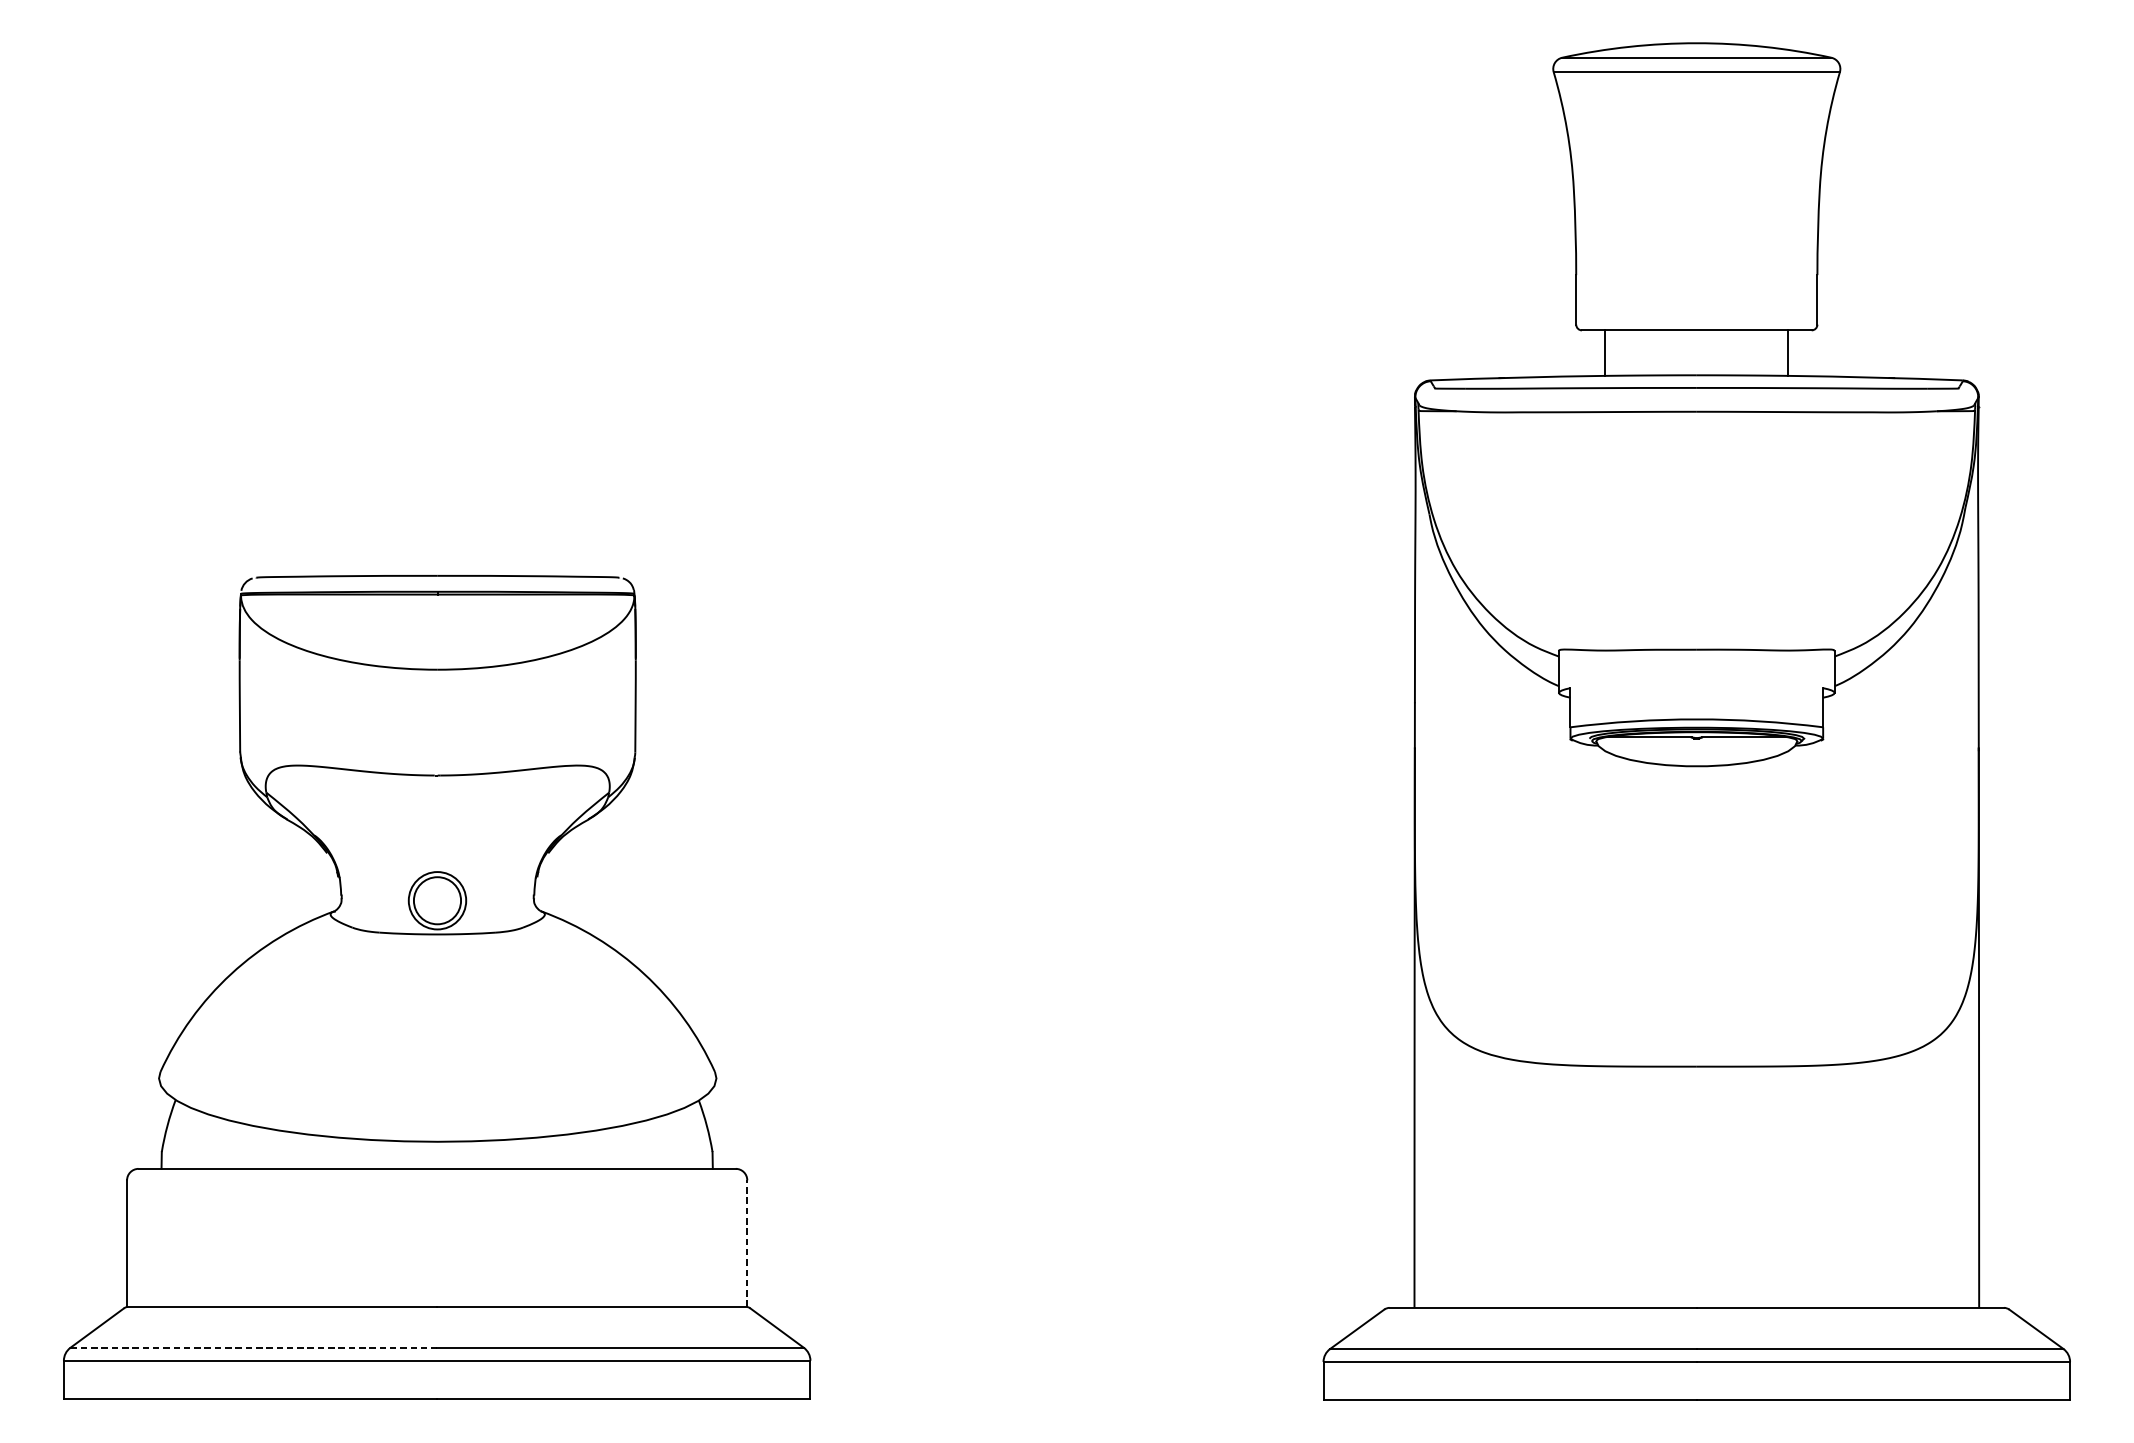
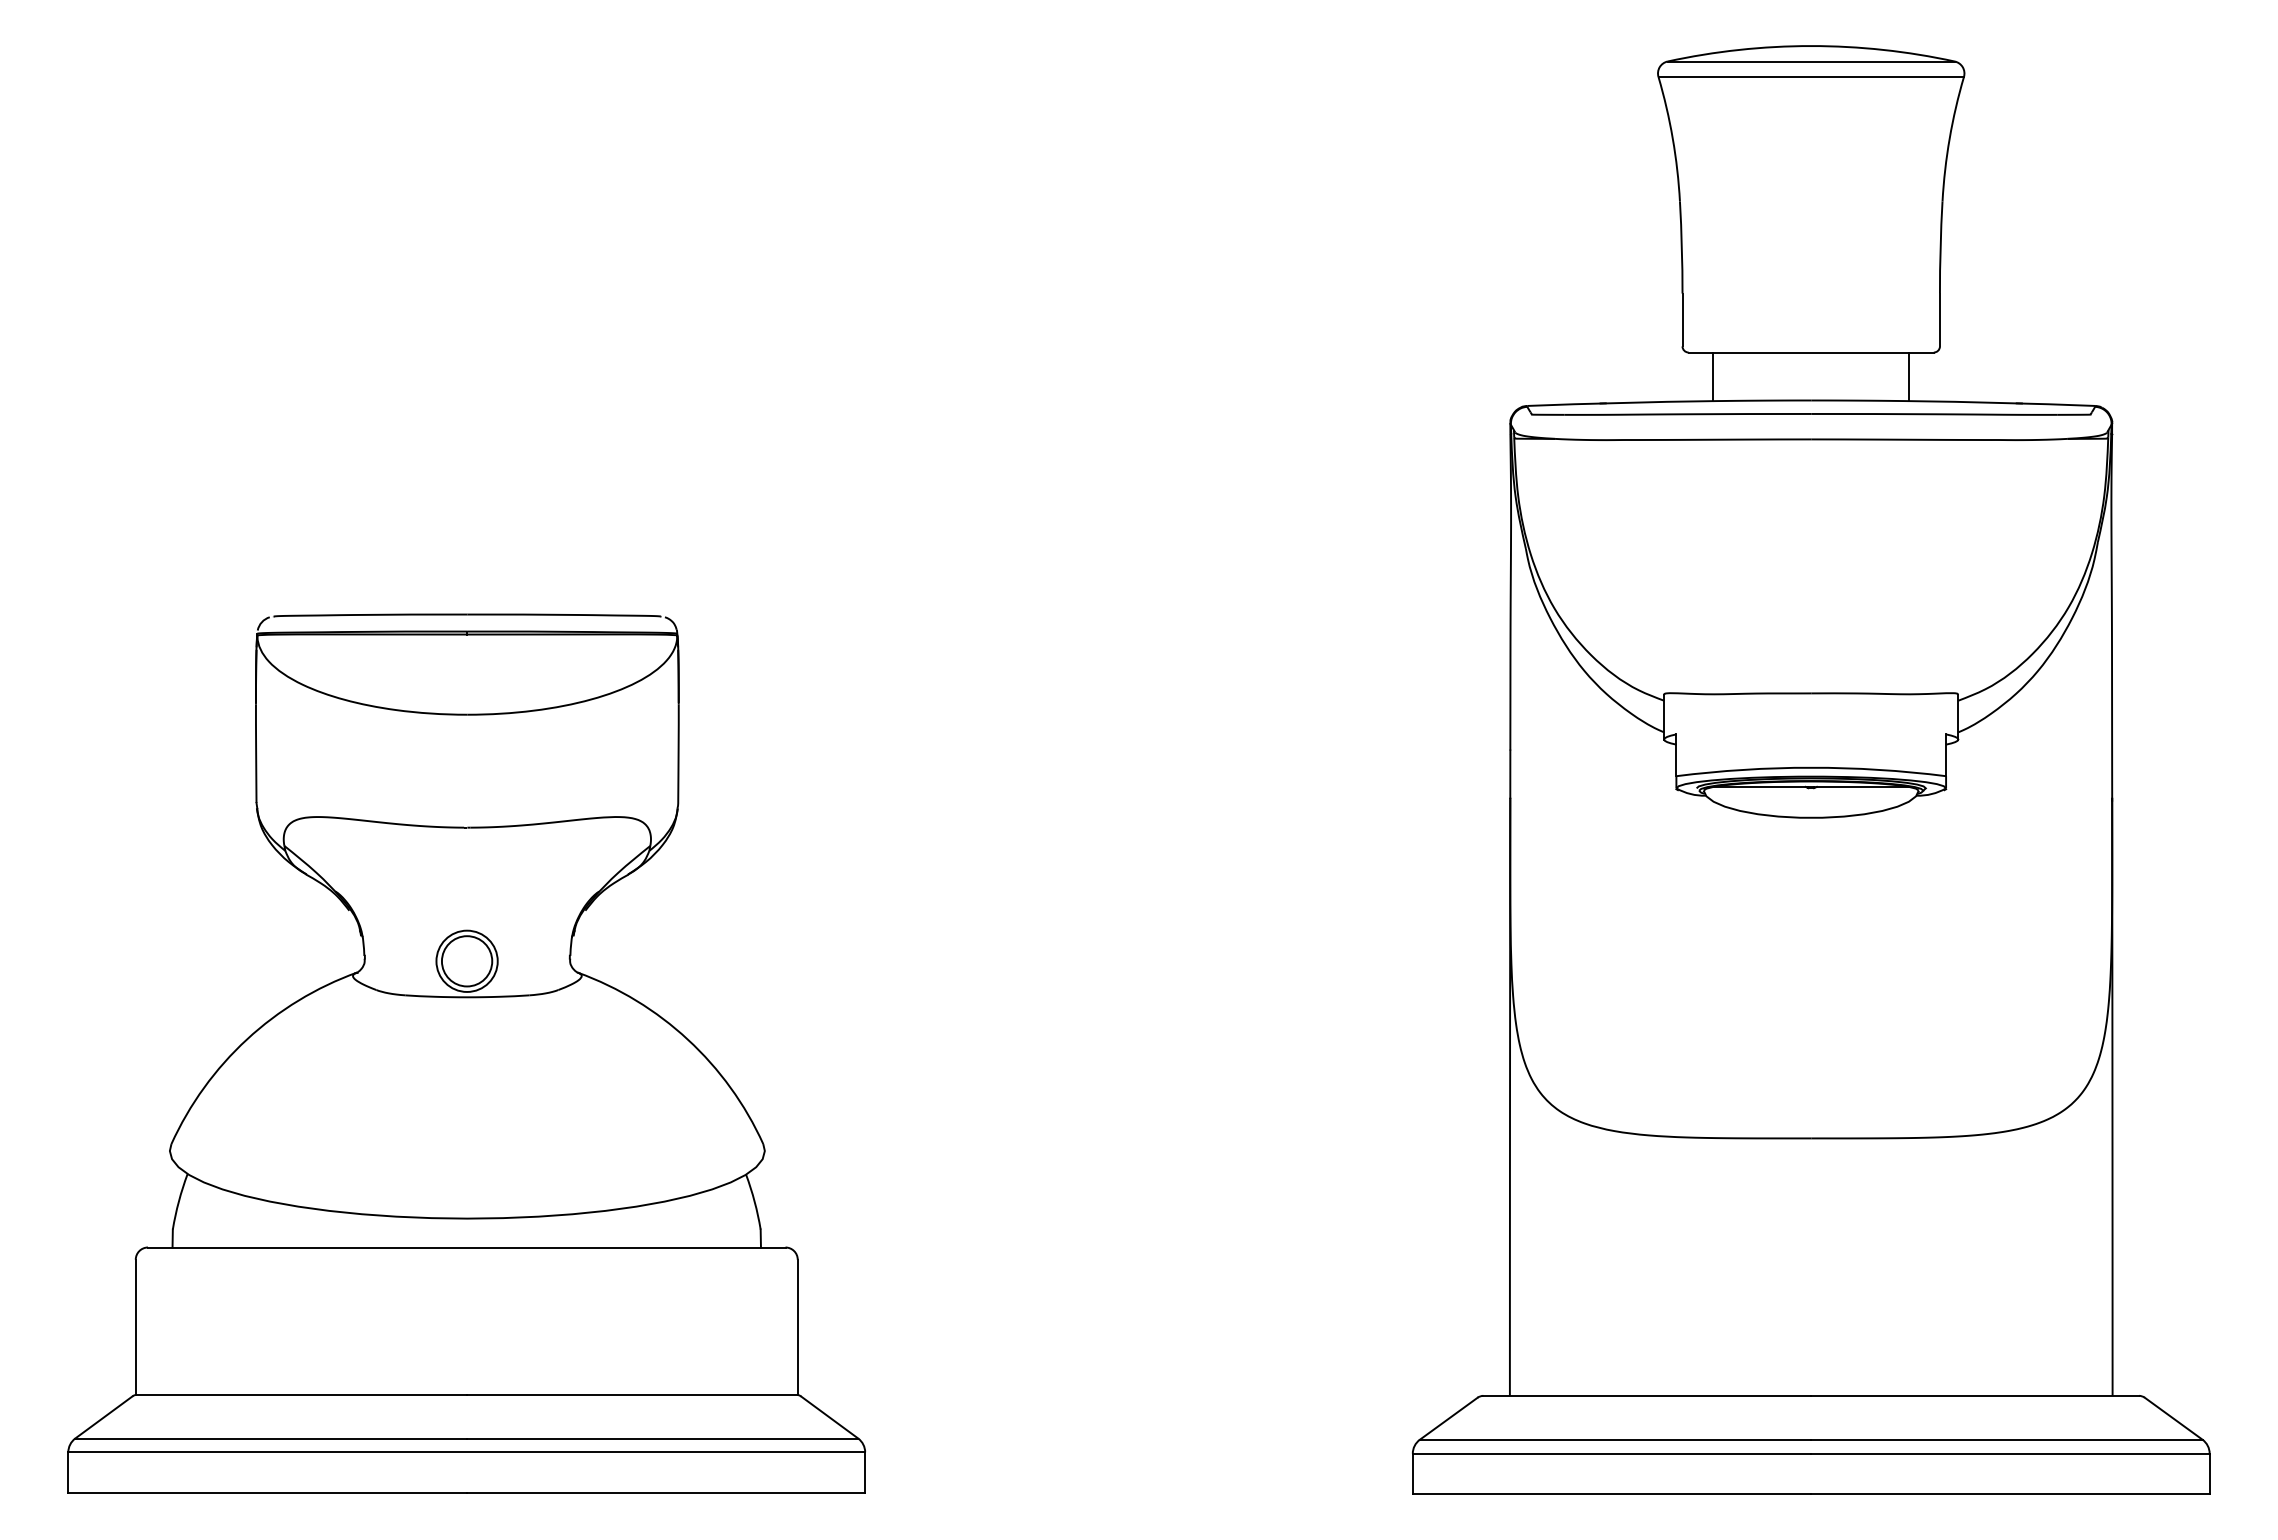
line: (747, 1243) -> (797, 1327), dashed -> solid
line: (254, 1347) -> (271, 1438), dashed -> solid

